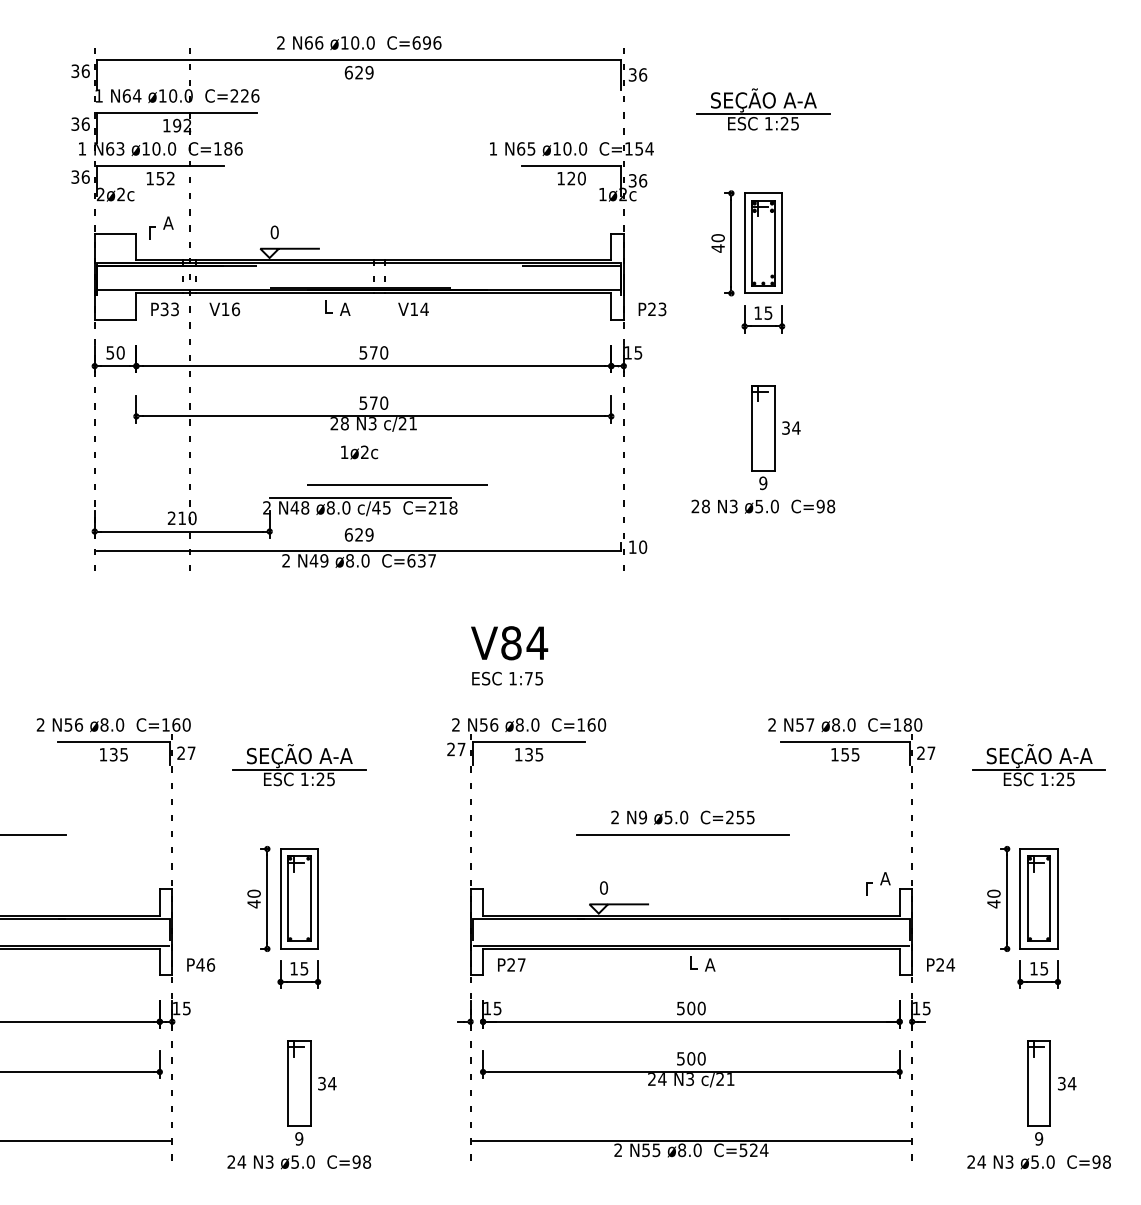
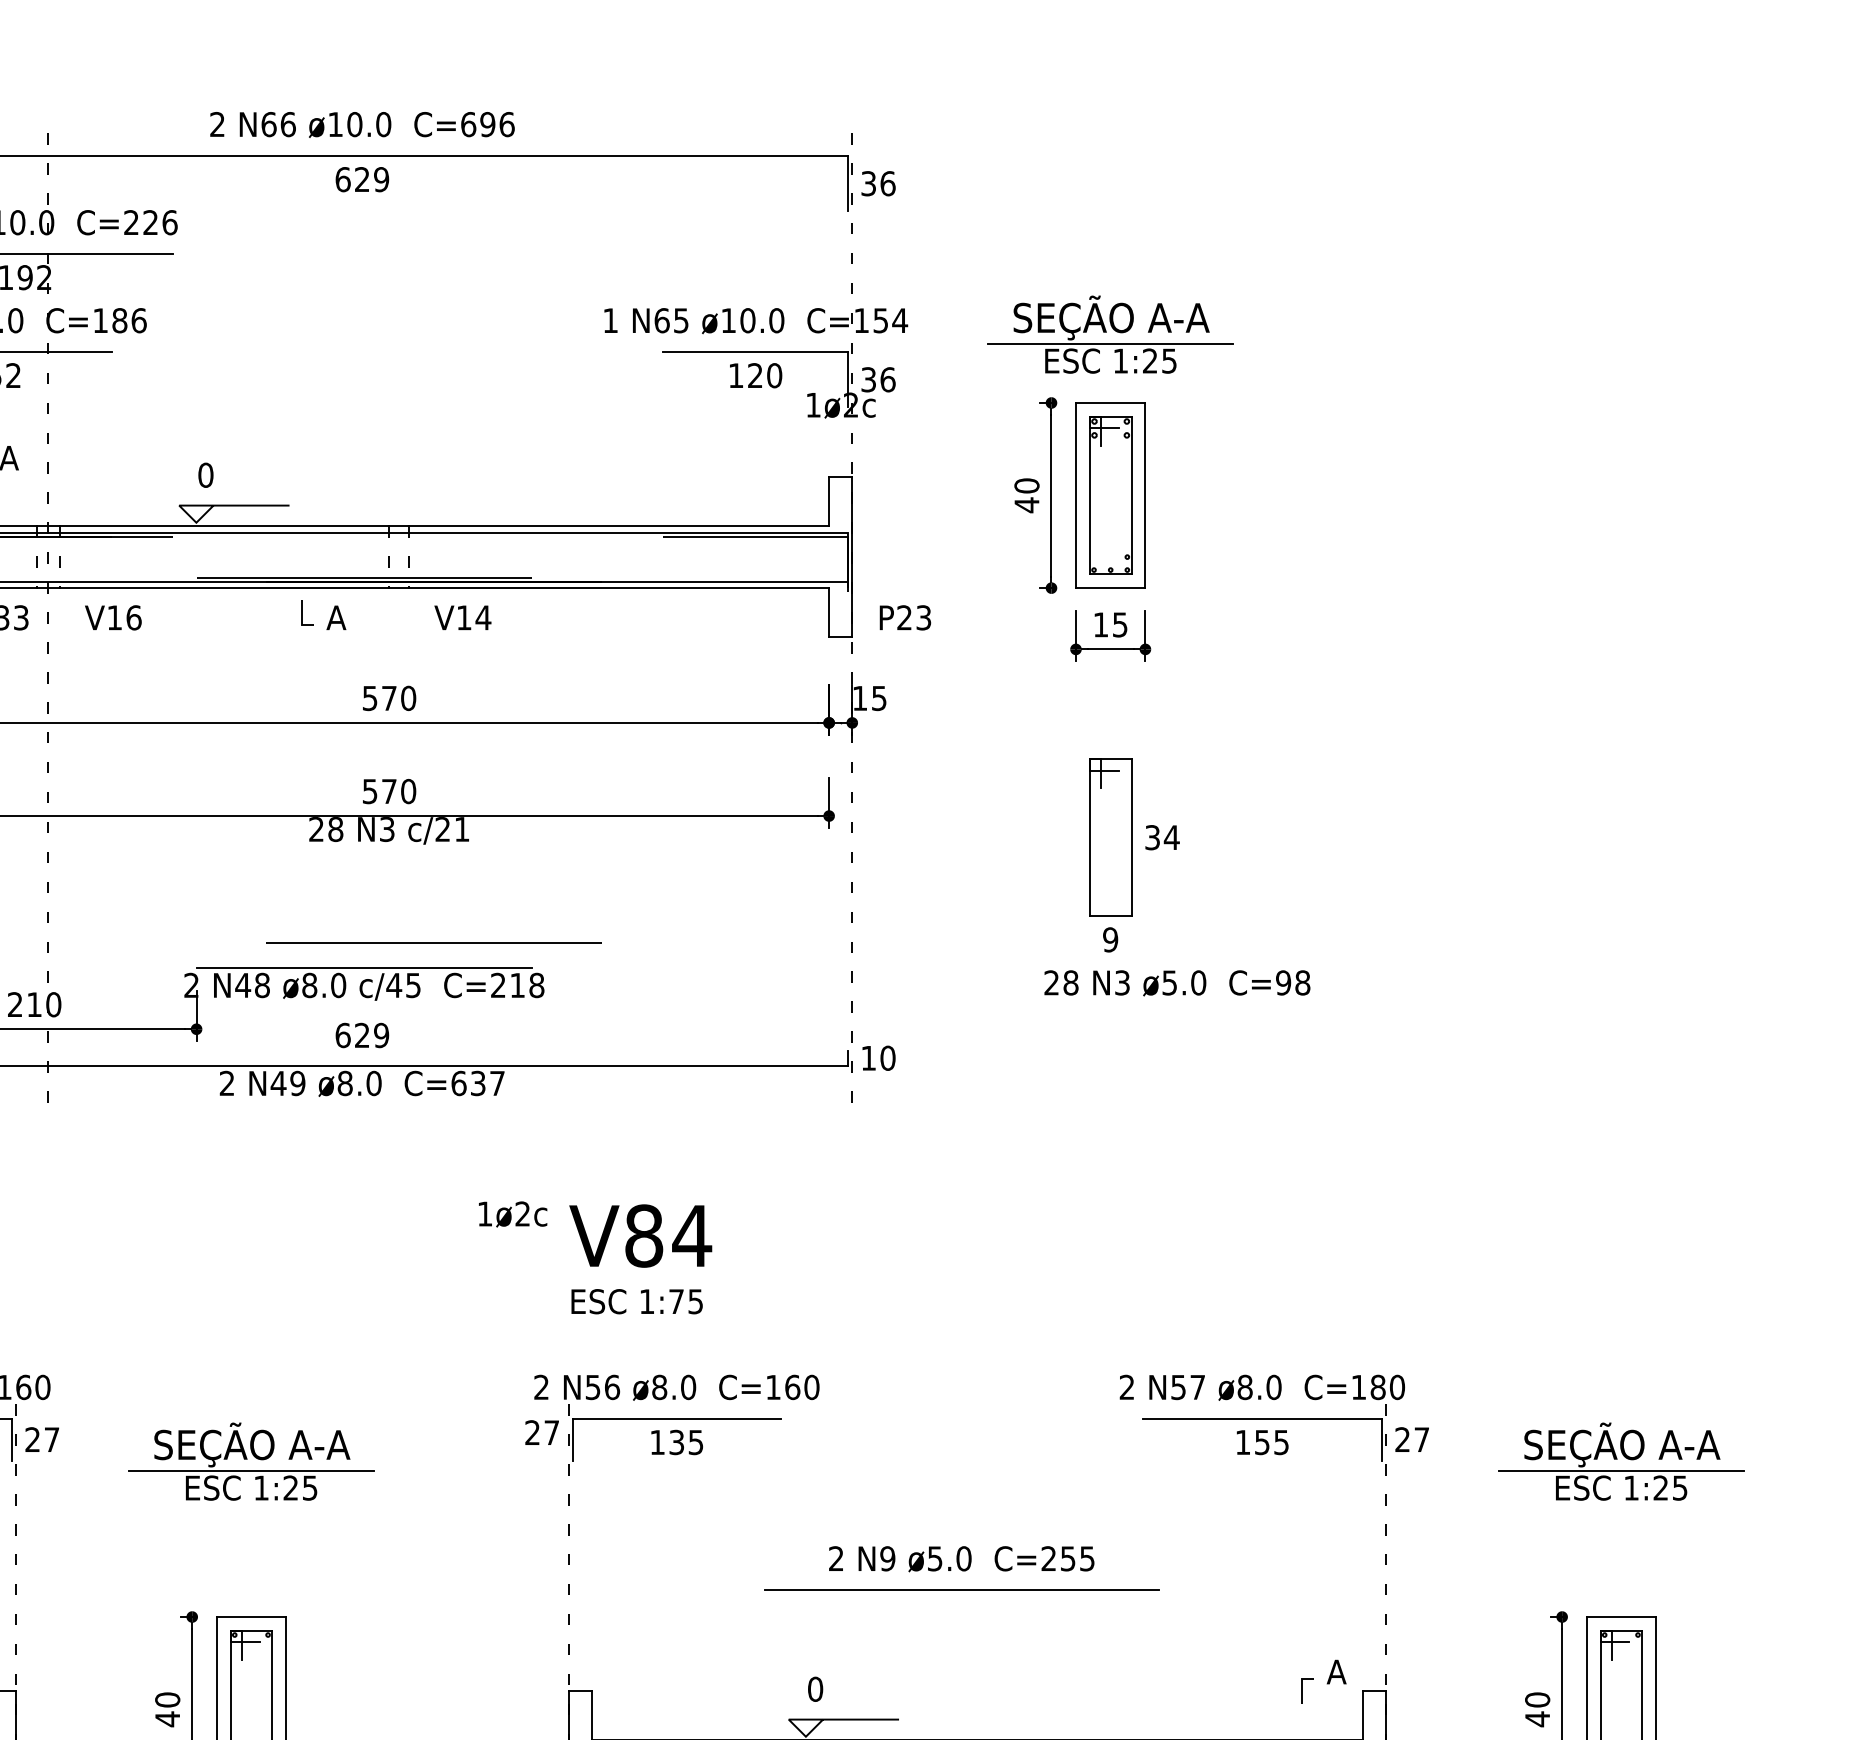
part: (763, 109) -> (1110, 334), moved
text: (359, 452) -> (512, 1214), moved
text: (763, 506) -> (1177, 982), moved

